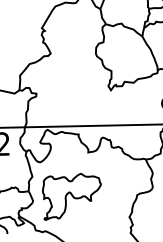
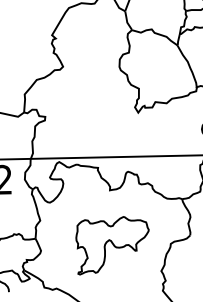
part: (71, 196) -> (112, 245), moved

